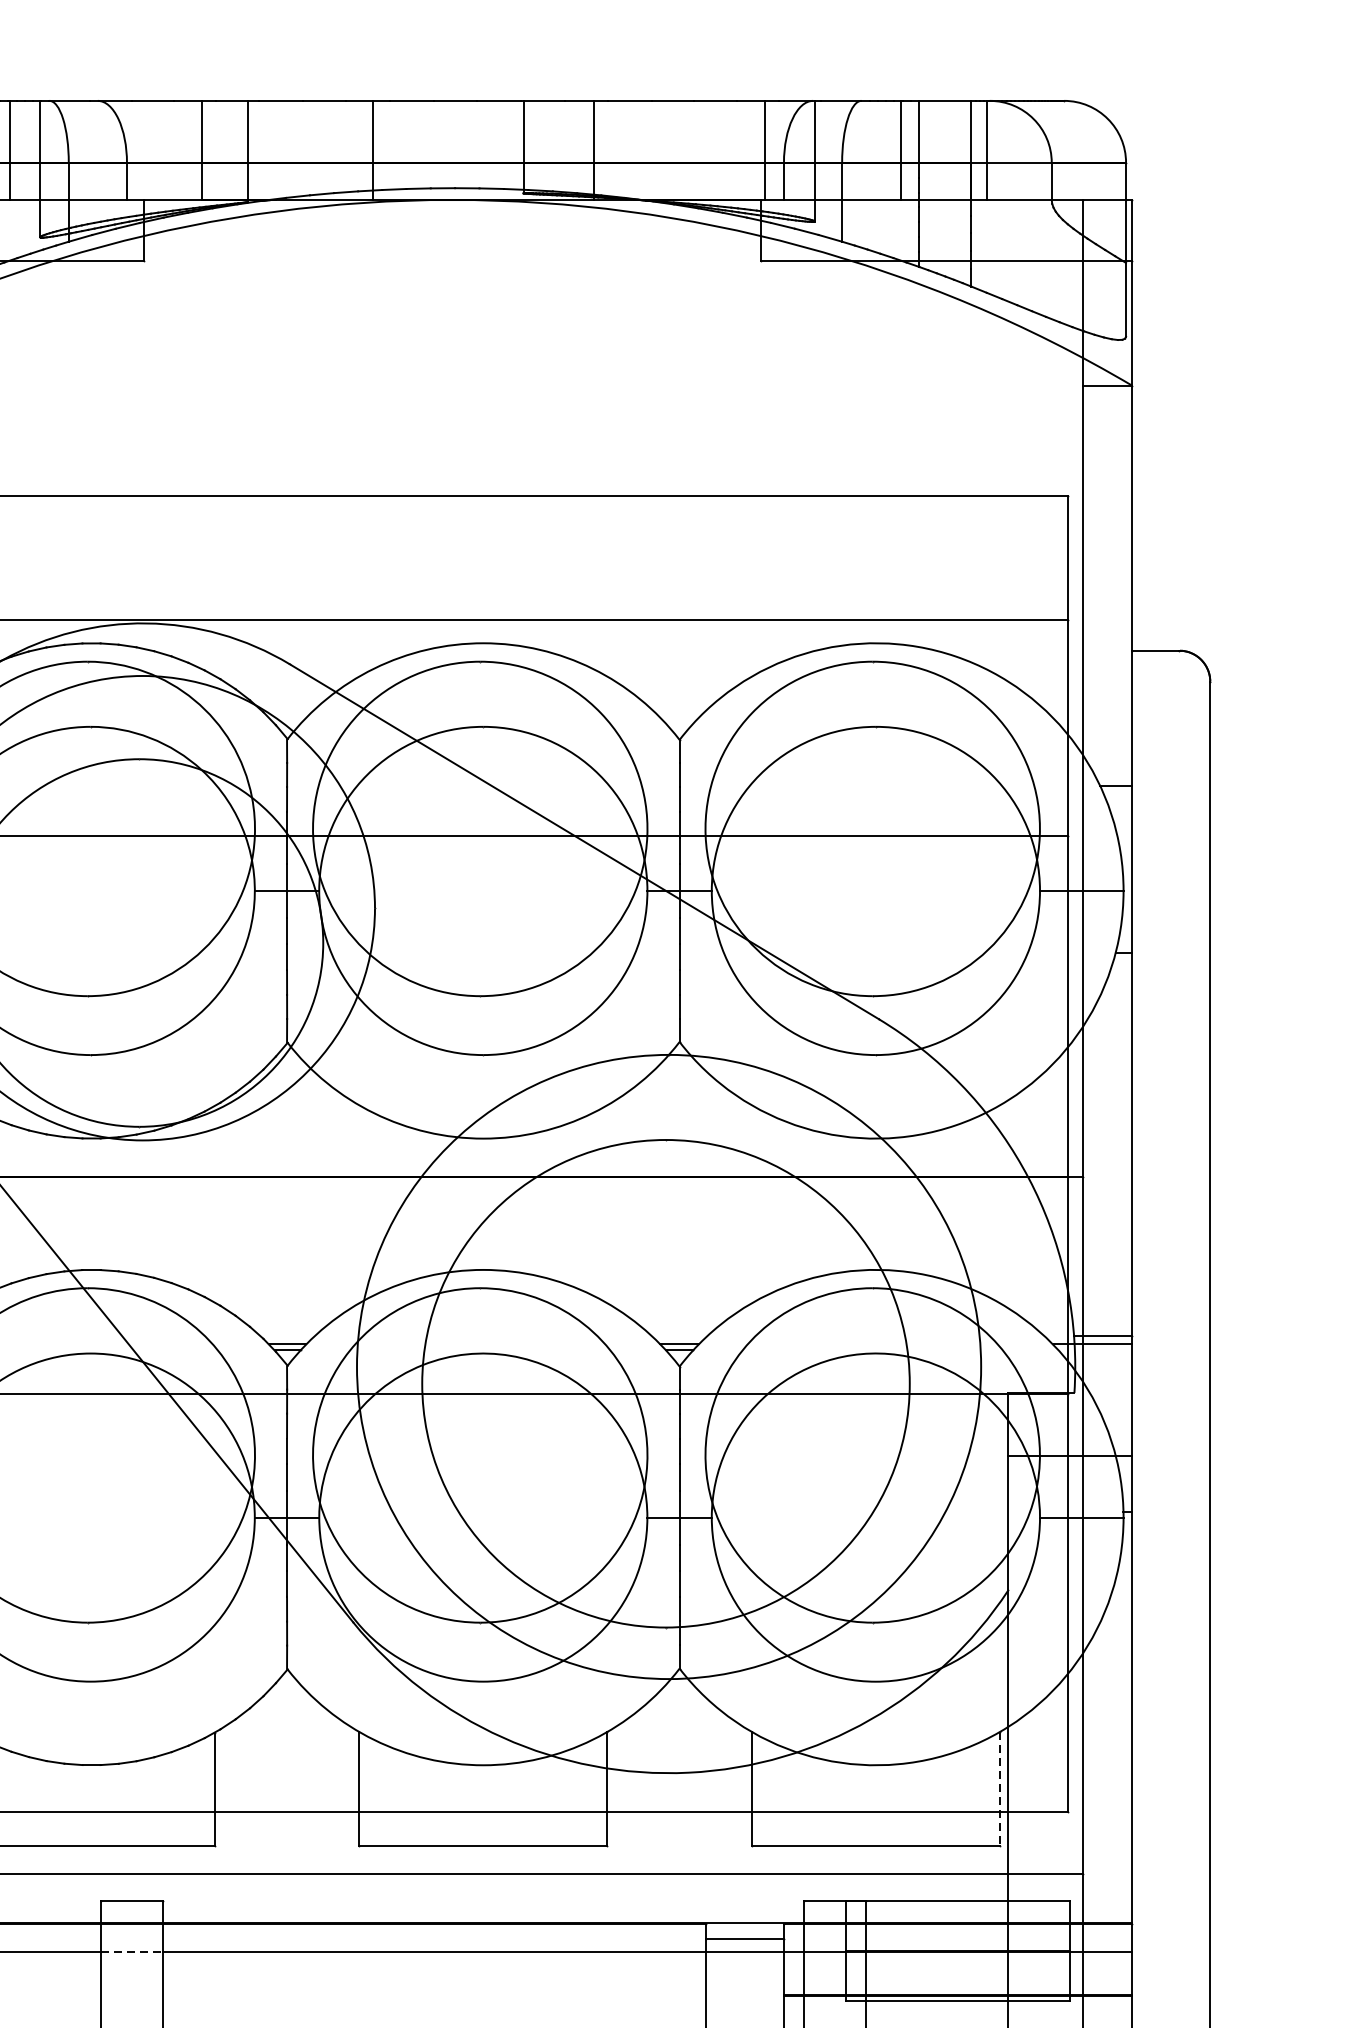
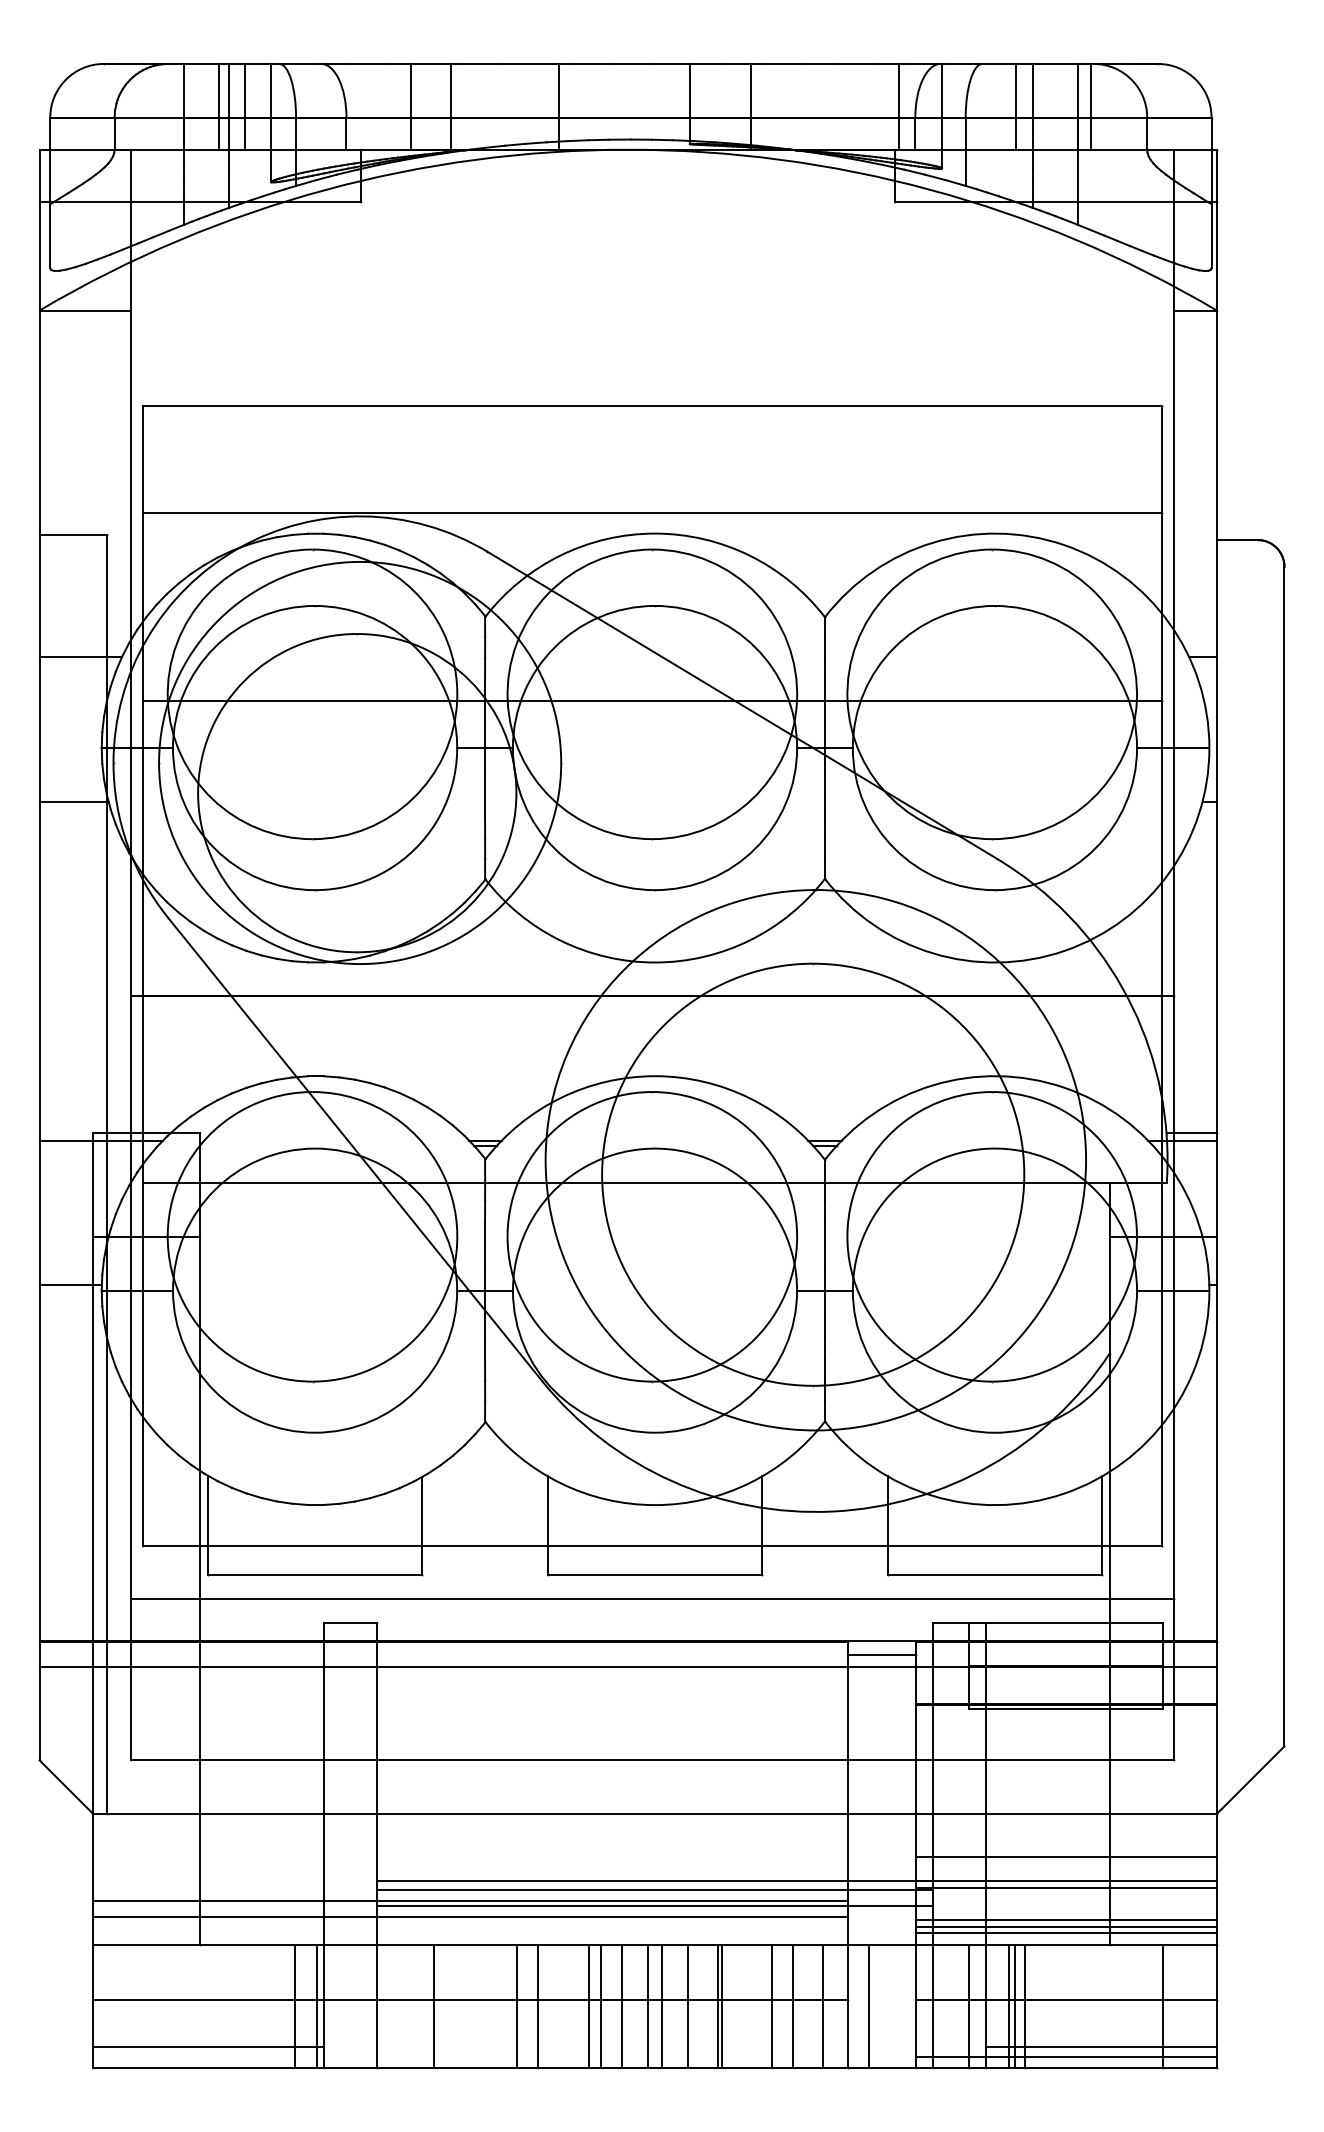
line: (1000, 1789) -> (1102, 1526), dashed -> solid
line: (131, 1952) -> (350, 1667), dashed -> solid

